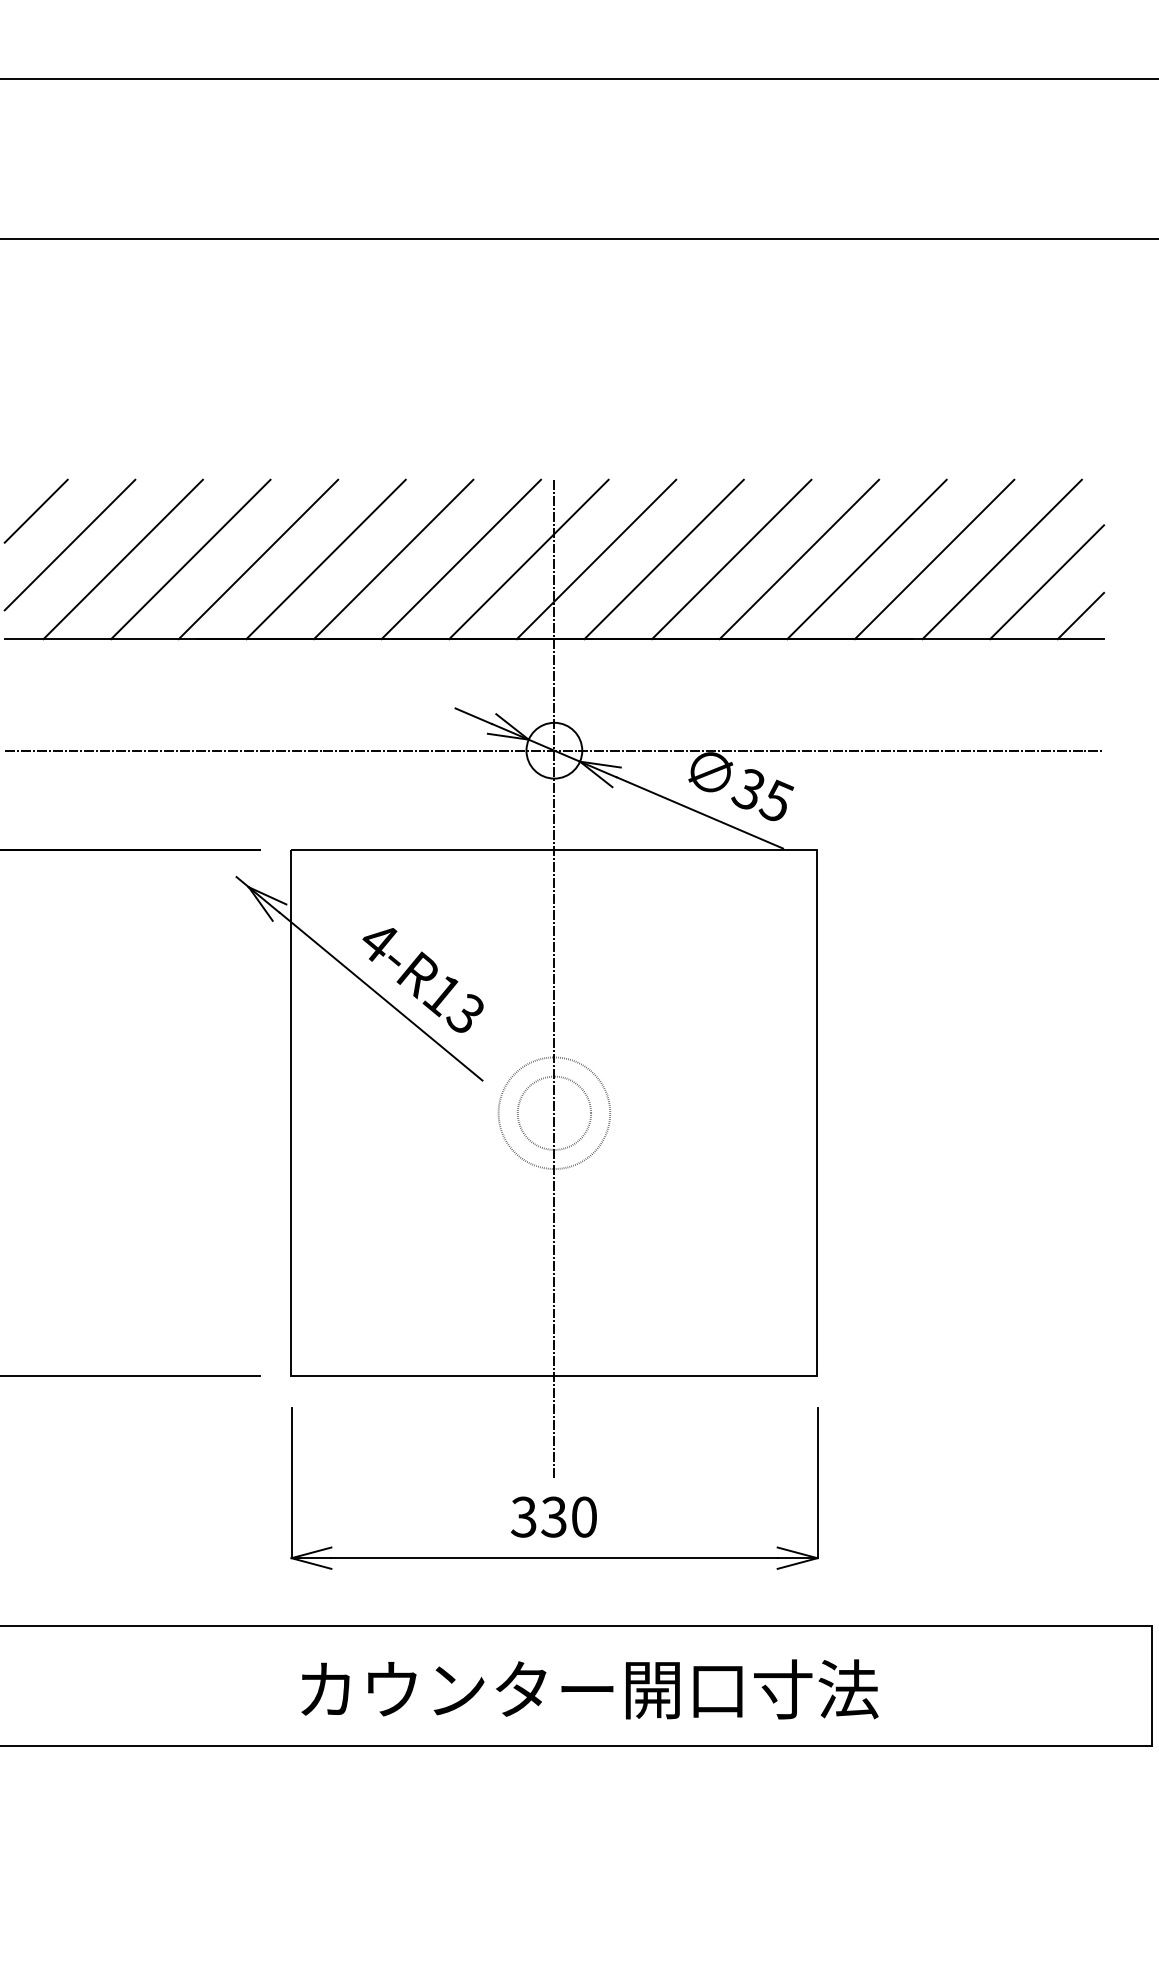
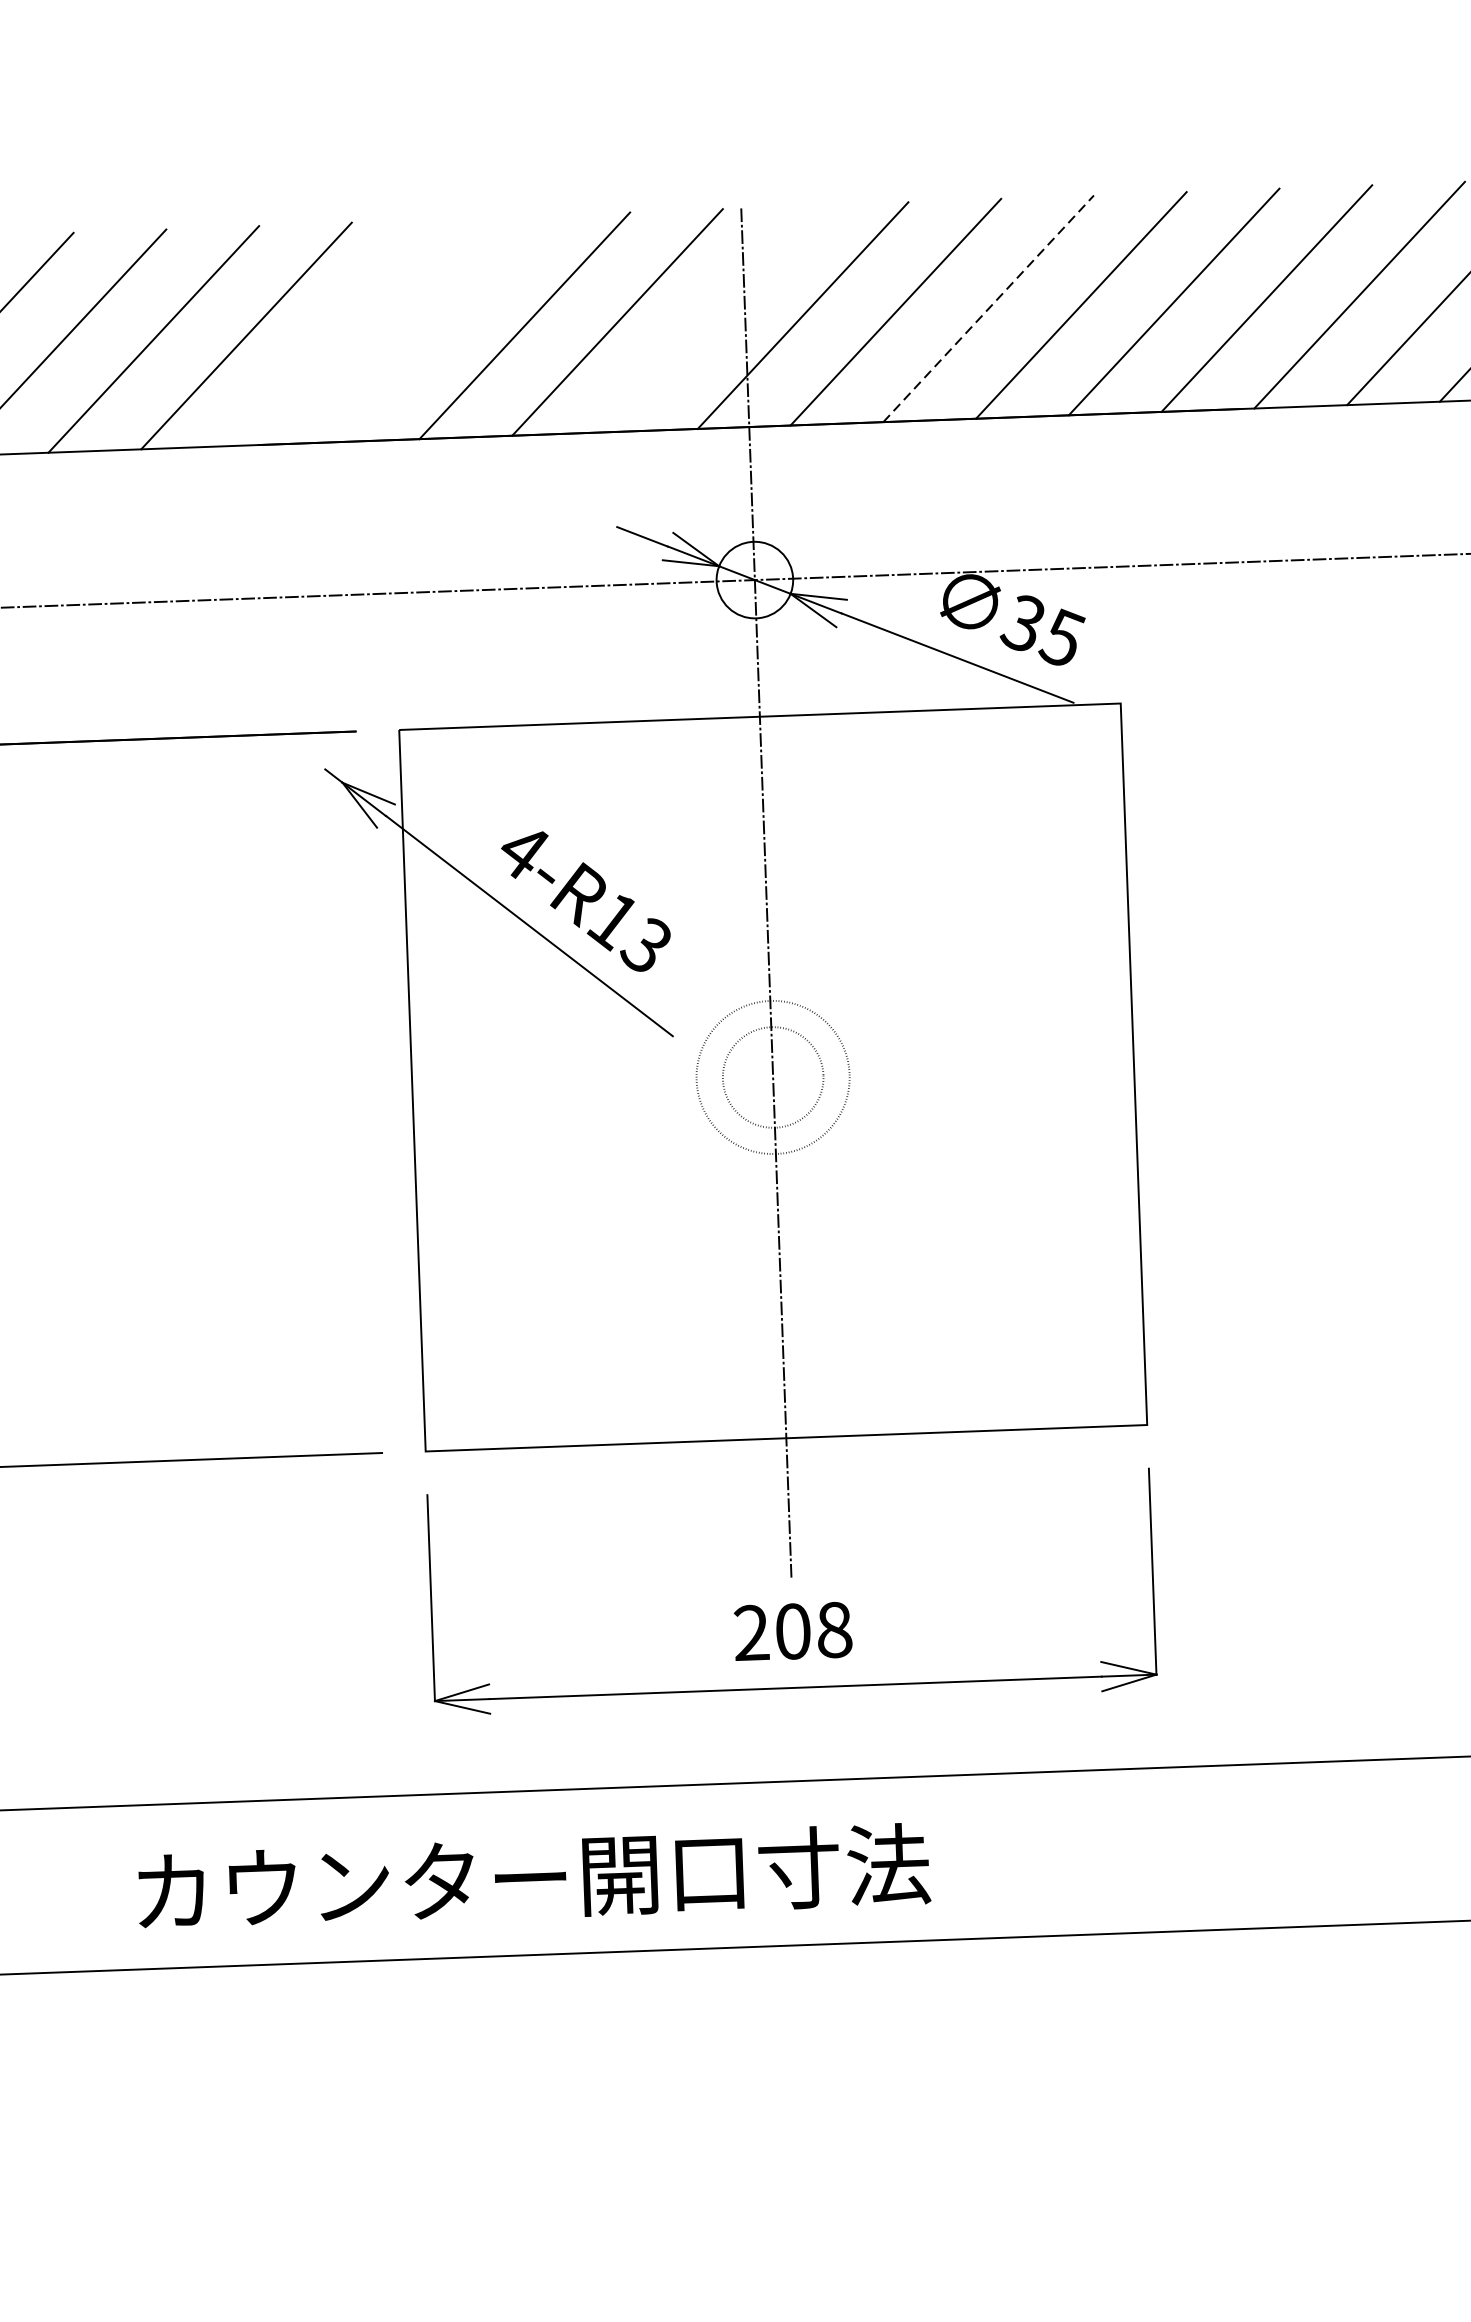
line: (258, 559) -> (339, 332), removed
line: (325, 559) -> (431, 329), removed
line: (528, 559) -> (709, 319), removed
line: (731, 559) -> (988, 308), solid -> dashed
text: (553, 1516) -> (792, 1630), 330 -> 208
text: (589, 1689) -> (533, 1877), moved

